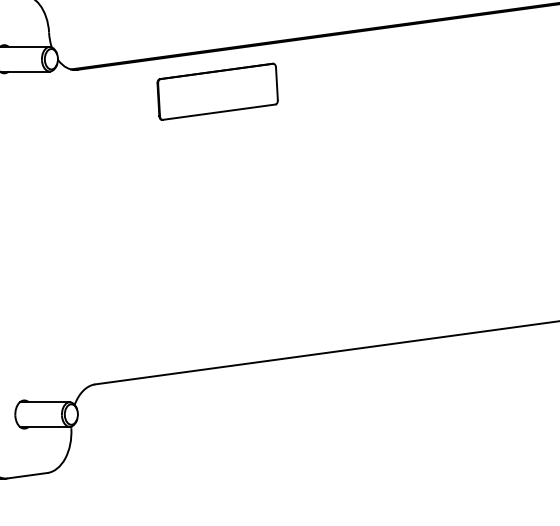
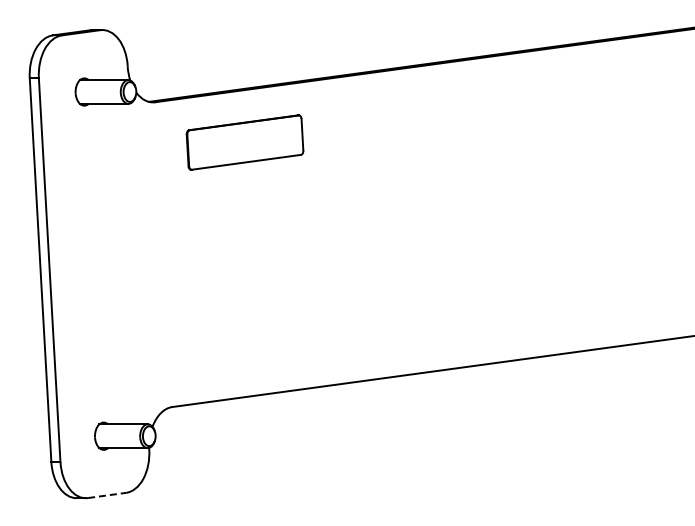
part: (217, 91) -> (244, 142), moved
line: (28, 475) -> (107, 495), solid -> dashed

